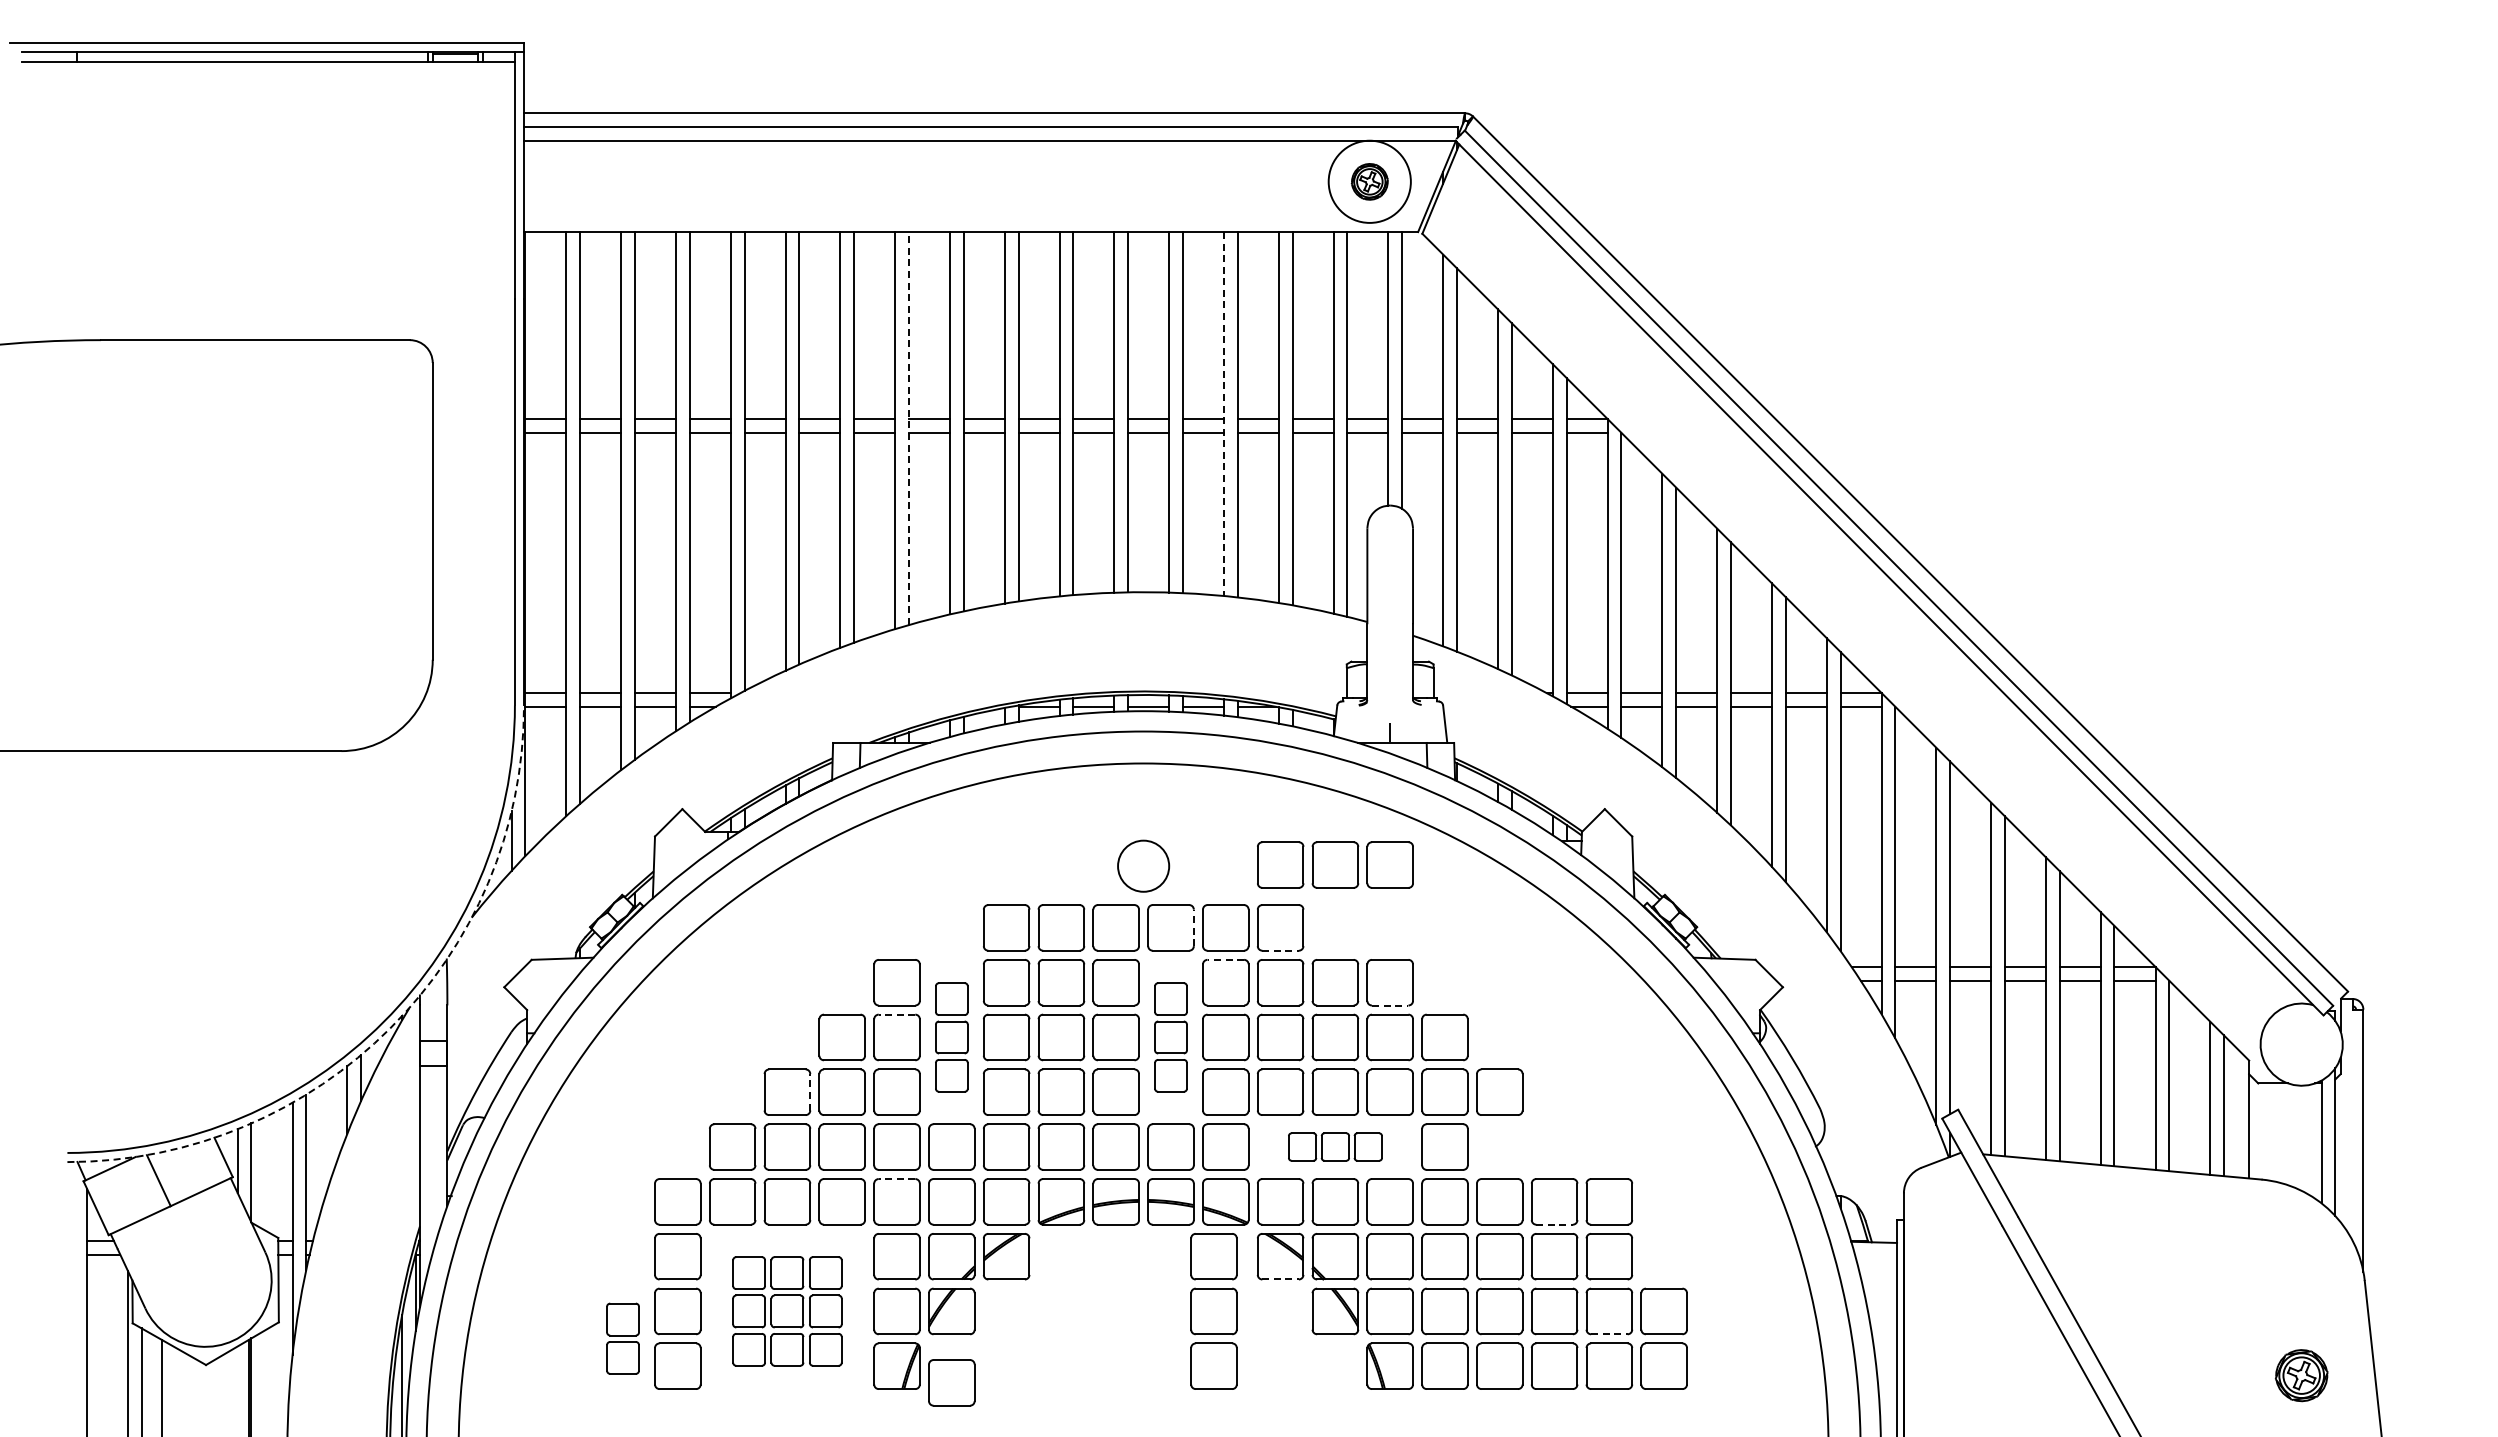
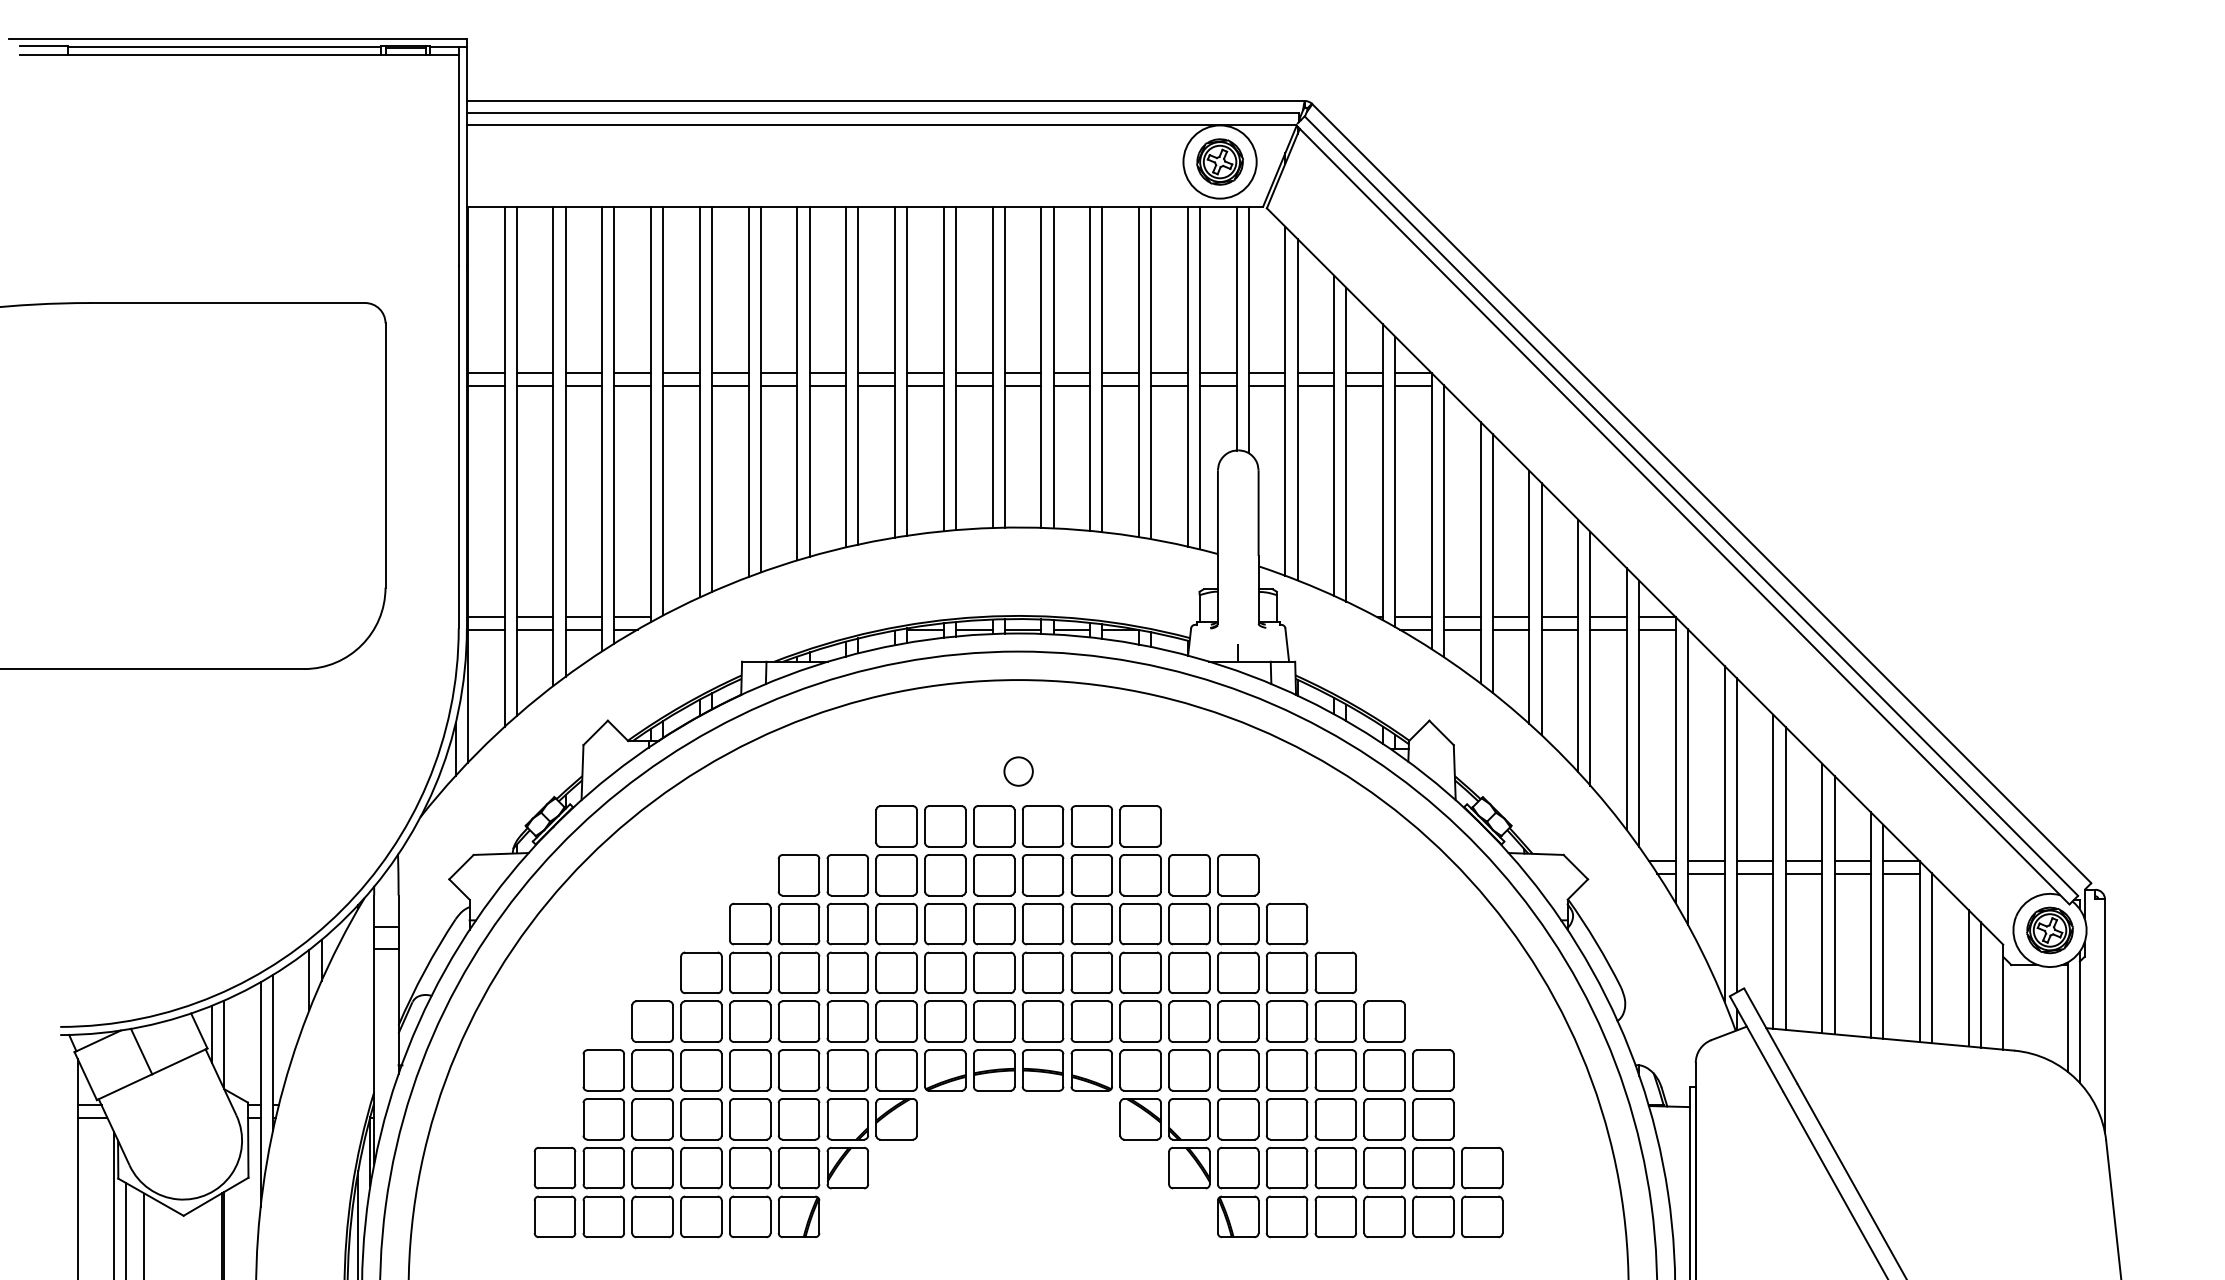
part: (1369, 181) -> (1219, 161), size x1.43
line: (1224, 414) -> (1090, 369), dashed -> solid
line: (908, 428) -> (809, 381), dashed -> solid
part: (1335, 864) -> (1189, 770), removed
circle: (1143, 866) -> (1018, 771), size x0.62
line: (1193, 927) -> (1063, 826), dashed -> solid
line: (1281, 950) -> (1141, 846), dashed -> solid
line: (1225, 959) -> (1091, 854), dashed -> solid
line: (1390, 1005) -> (1238, 895), dashed -> solid
line: (896, 1014) -> (798, 903), dashed -> solid
arc: (390, 1028) -> (347, 916), dashed -> solid
part: (951, 1037) -> (847, 924), size x1.43
part: (1170, 1037) -> (1042, 924), size x1.43
line: (810, 1091) -> (721, 972), dashed -> solid
part: (1335, 1146) -> (1189, 1021), size x1.67
part: (1527, 1146) -> (1360, 1021), added
line: (896, 1179) -> (798, 1050), dashed -> solid
line: (1555, 1224) -> (1385, 1090), dashed -> solid
line: (1281, 1279) -> (1141, 1139), dashed -> solid
part: (787, 1311) -> (701, 1168), size x1.43
part: (1213, 1311) -> (1080, 1168), removed
line: (1609, 1334) -> (1433, 1188), dashed -> solid
part: (622, 1338) -> (554, 1192), size x1.43
part: (2301, 1375) -> (2049, 930), moved
part: (951, 1382) -> (847, 1231), removed

